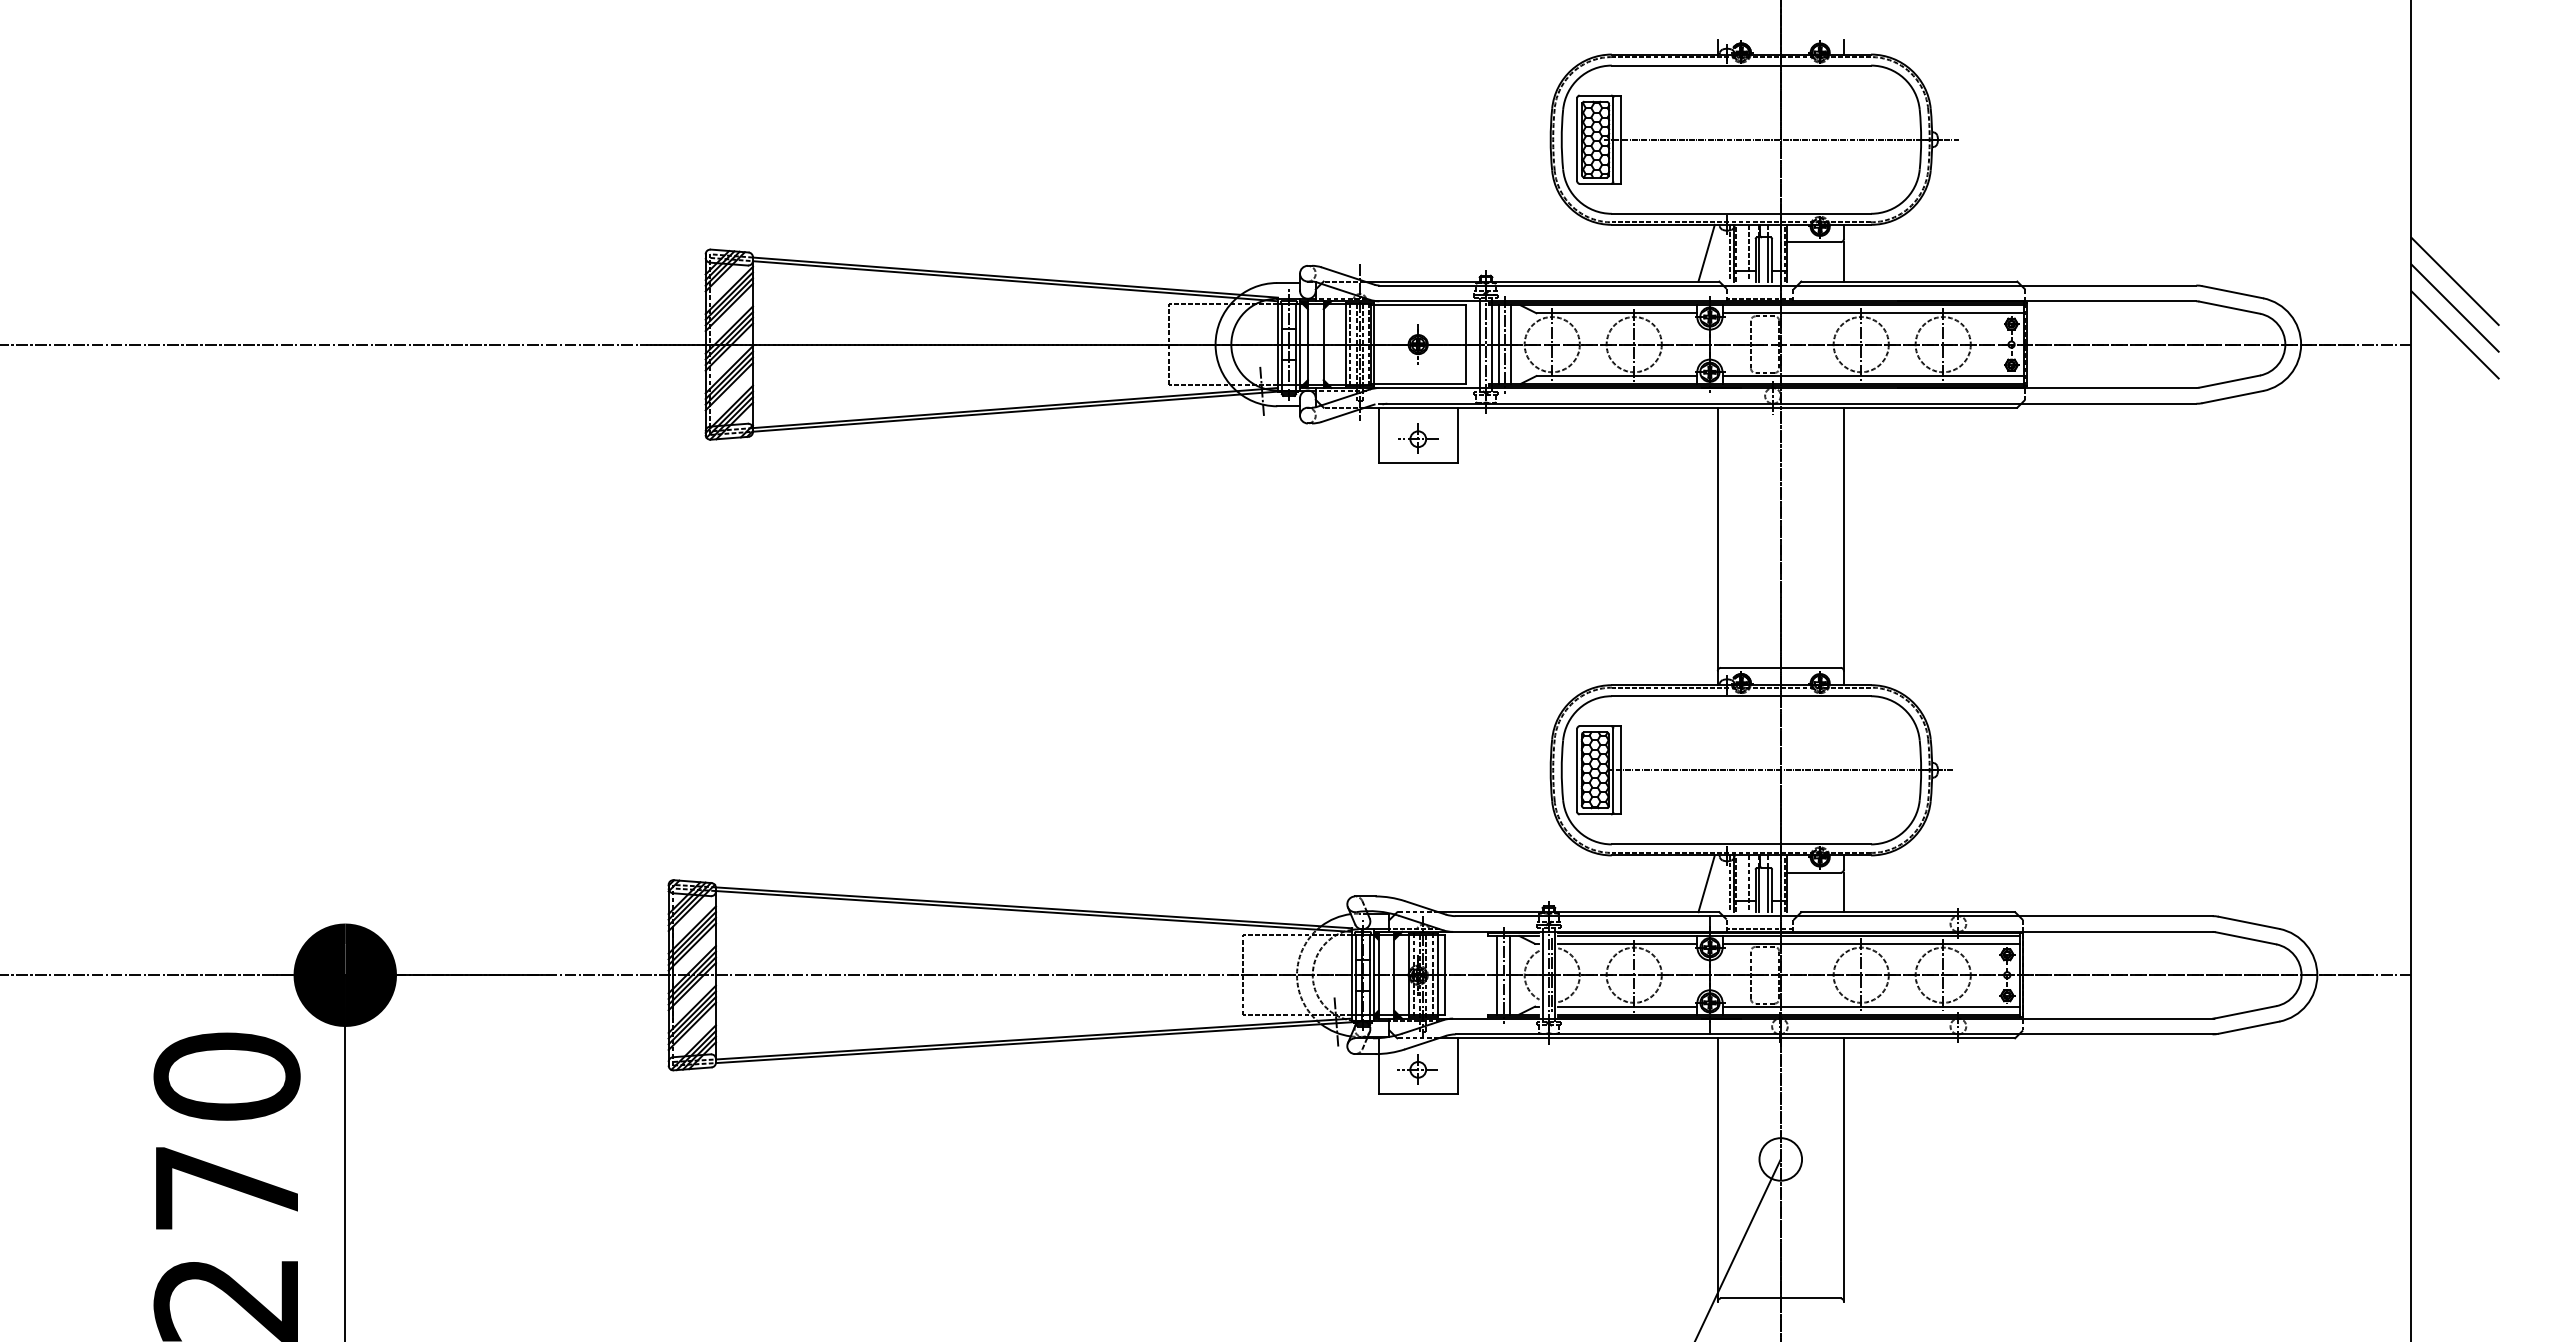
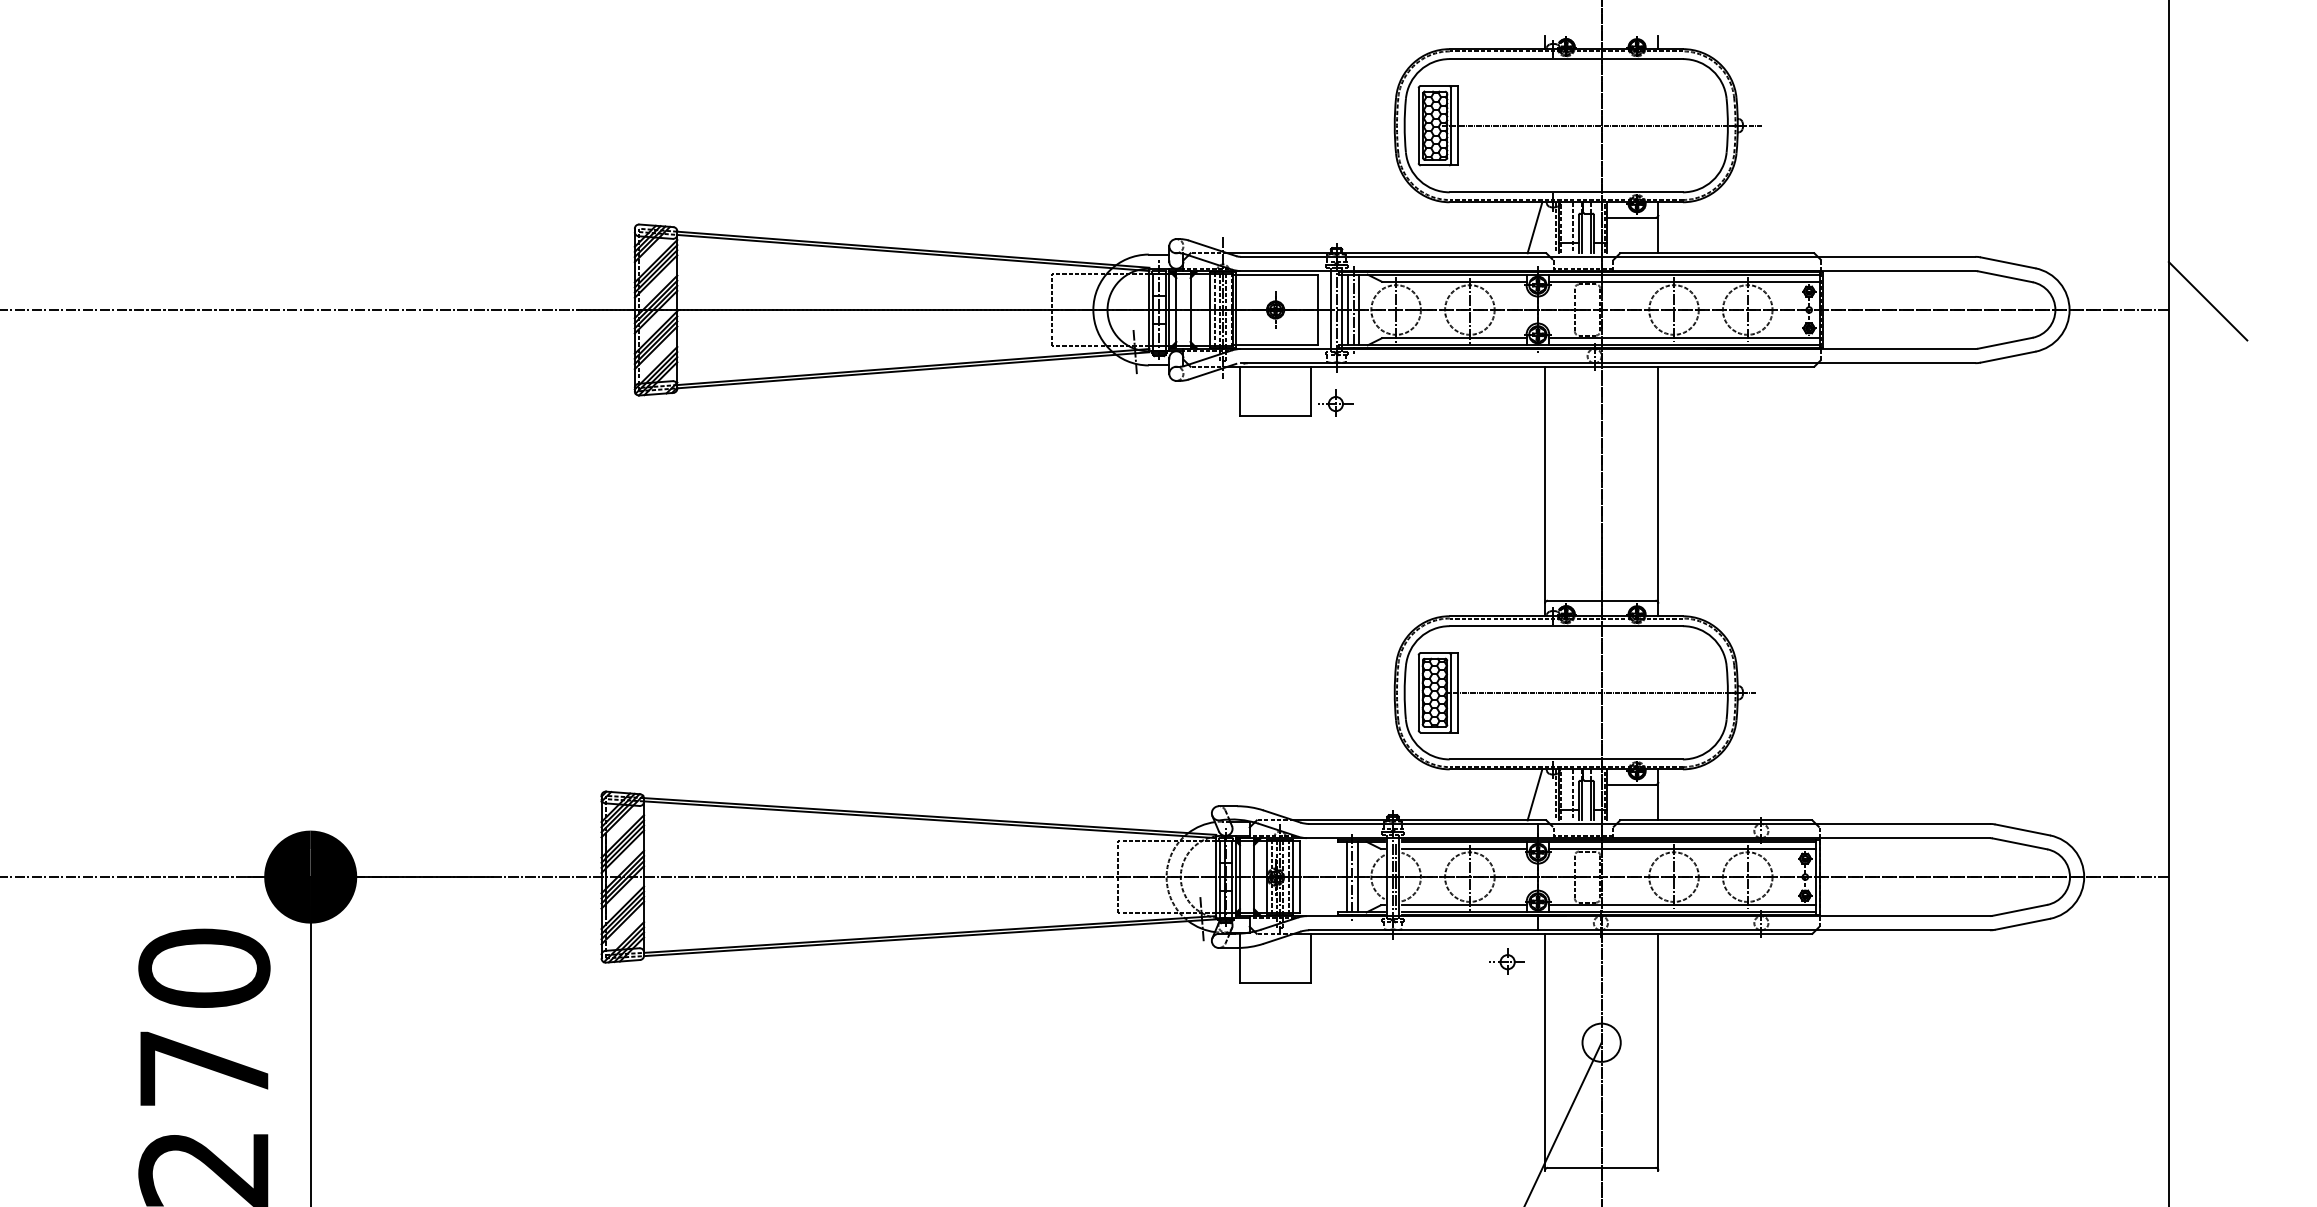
line: (2454, 281) -> (2207, 253), removed
line: (2454, 307) -> (2207, 276), removed
part: (1418, 438) -> (1336, 403), moved
part: (1417, 1069) -> (1506, 961), moved

